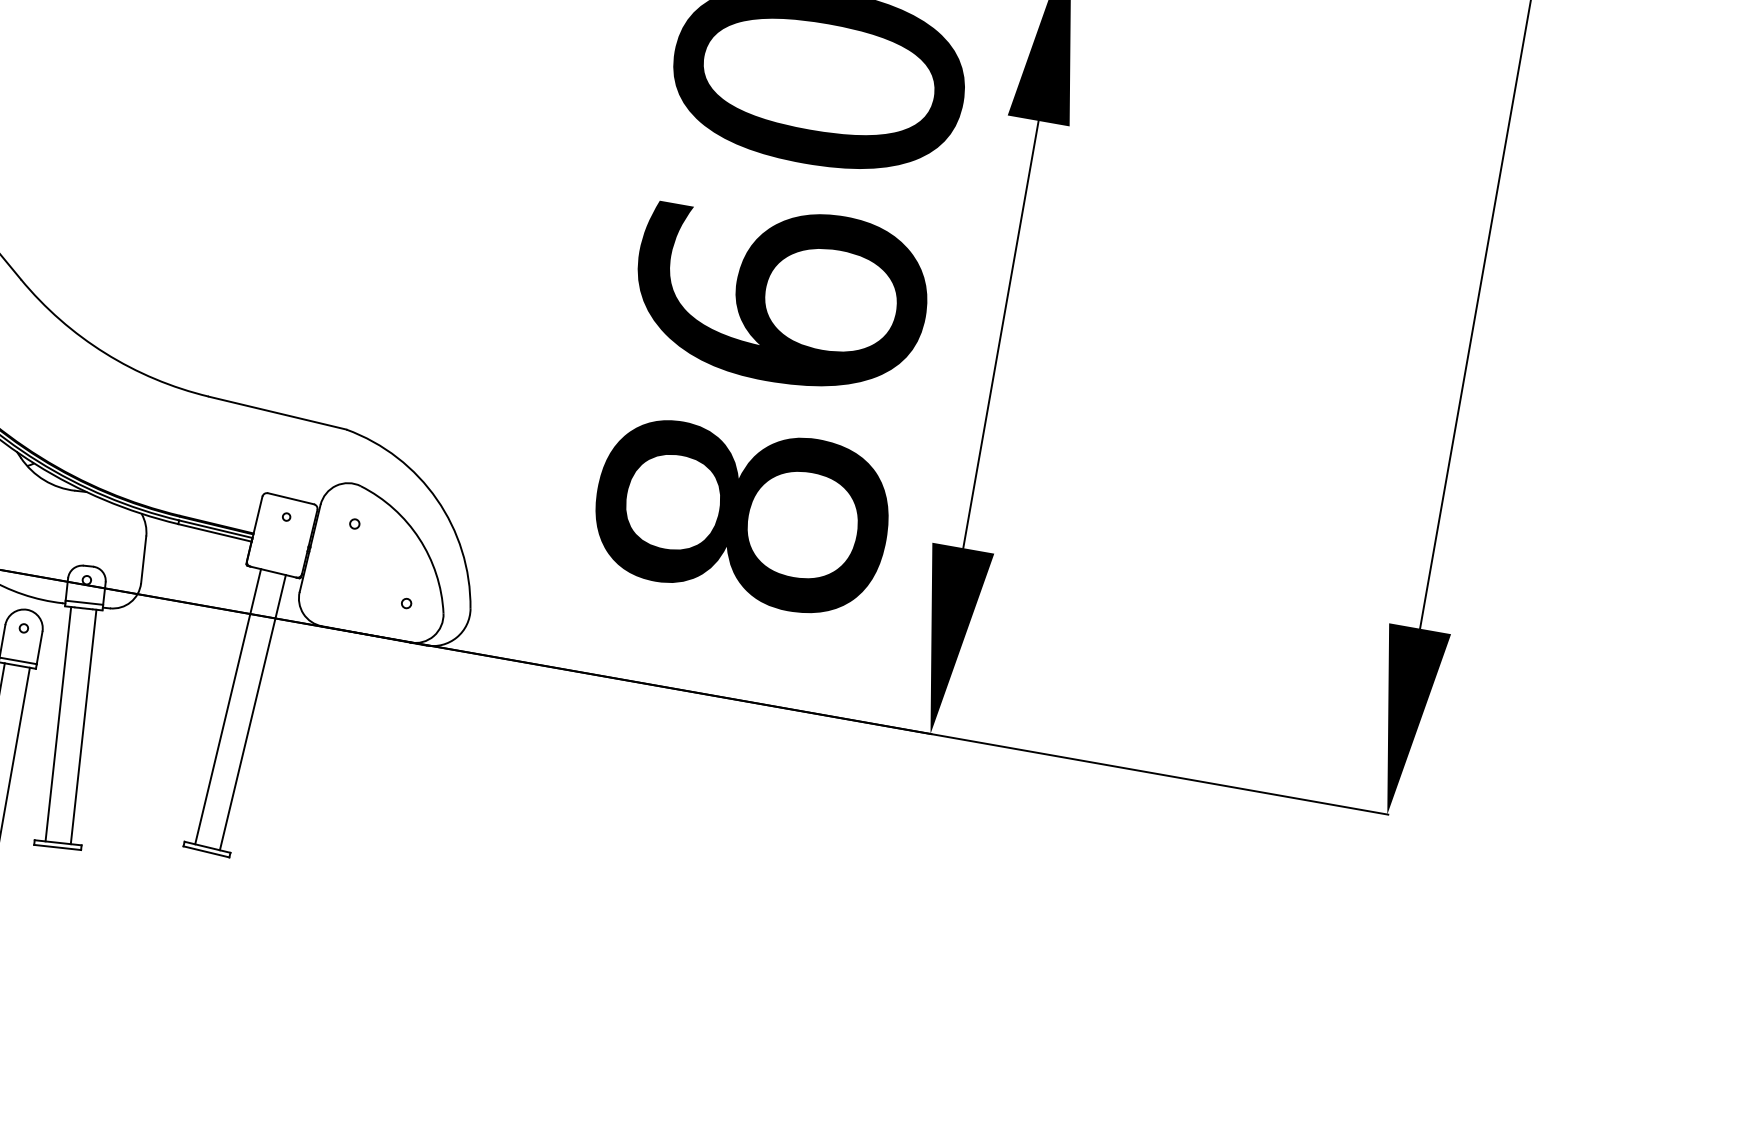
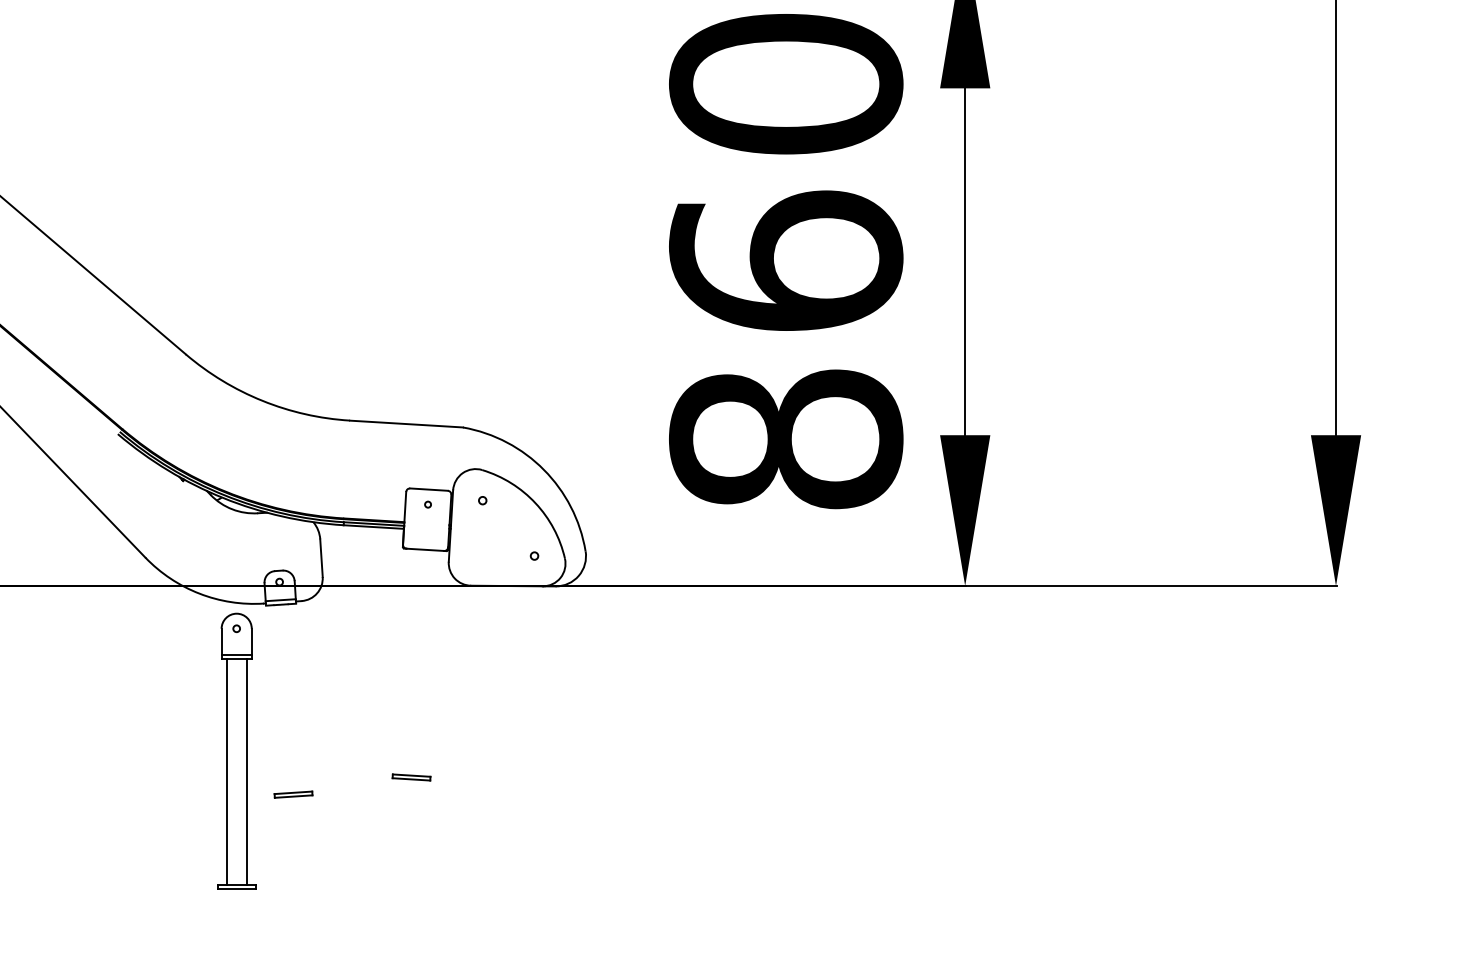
line: (228, 706) -> (408, 661), removed
line: (252, 712) -> (428, 663), removed
line: (57, 724) -> (276, 699), removed
line: (83, 727) -> (297, 698), removed

